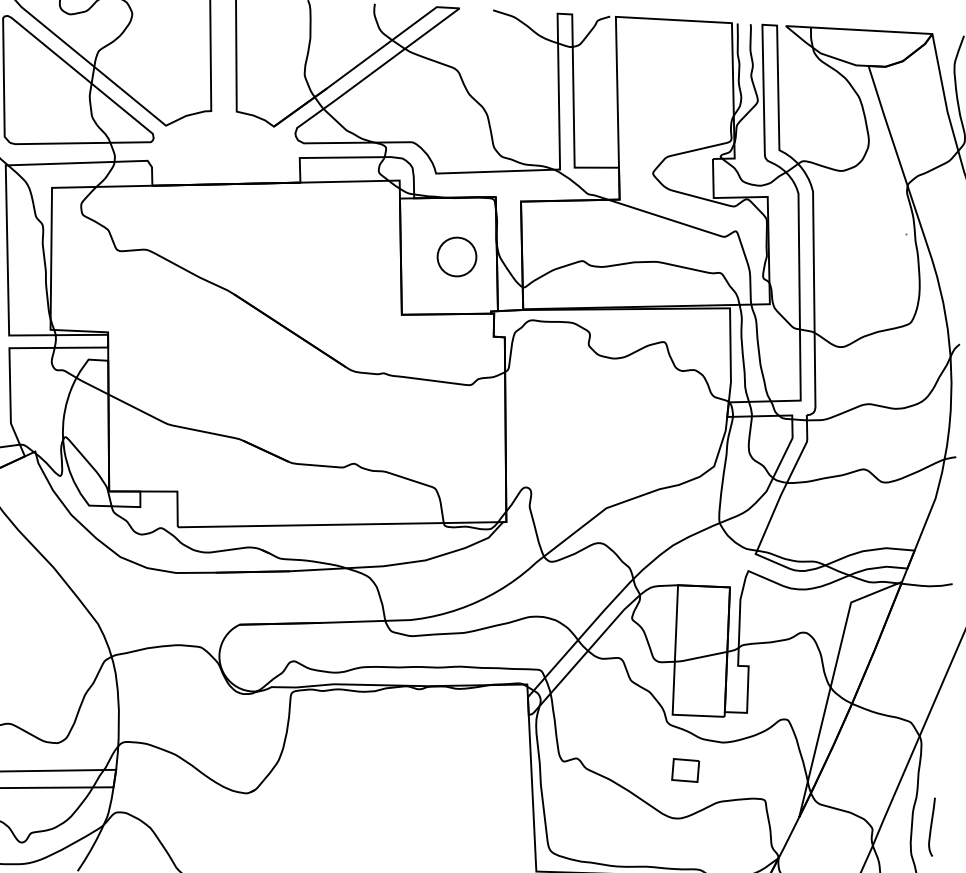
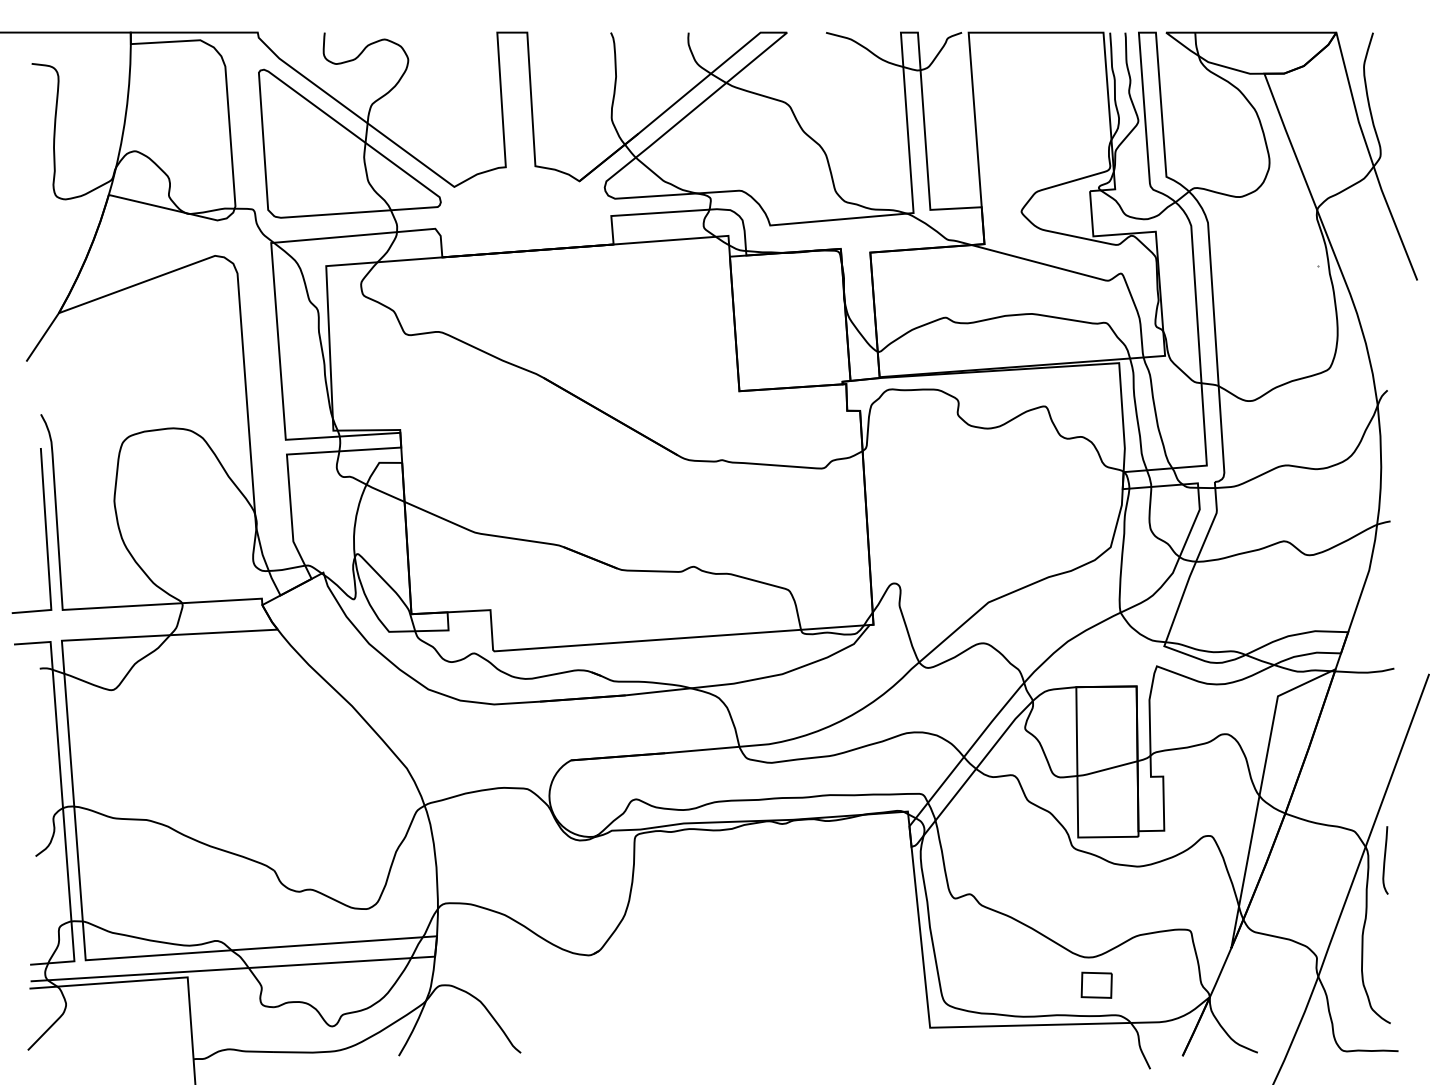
part: (456, 256) -> (799, 320), removed
part: (685, 769) -> (1096, 984), moved
curve: (931, 827) -> (1385, 860), moved

